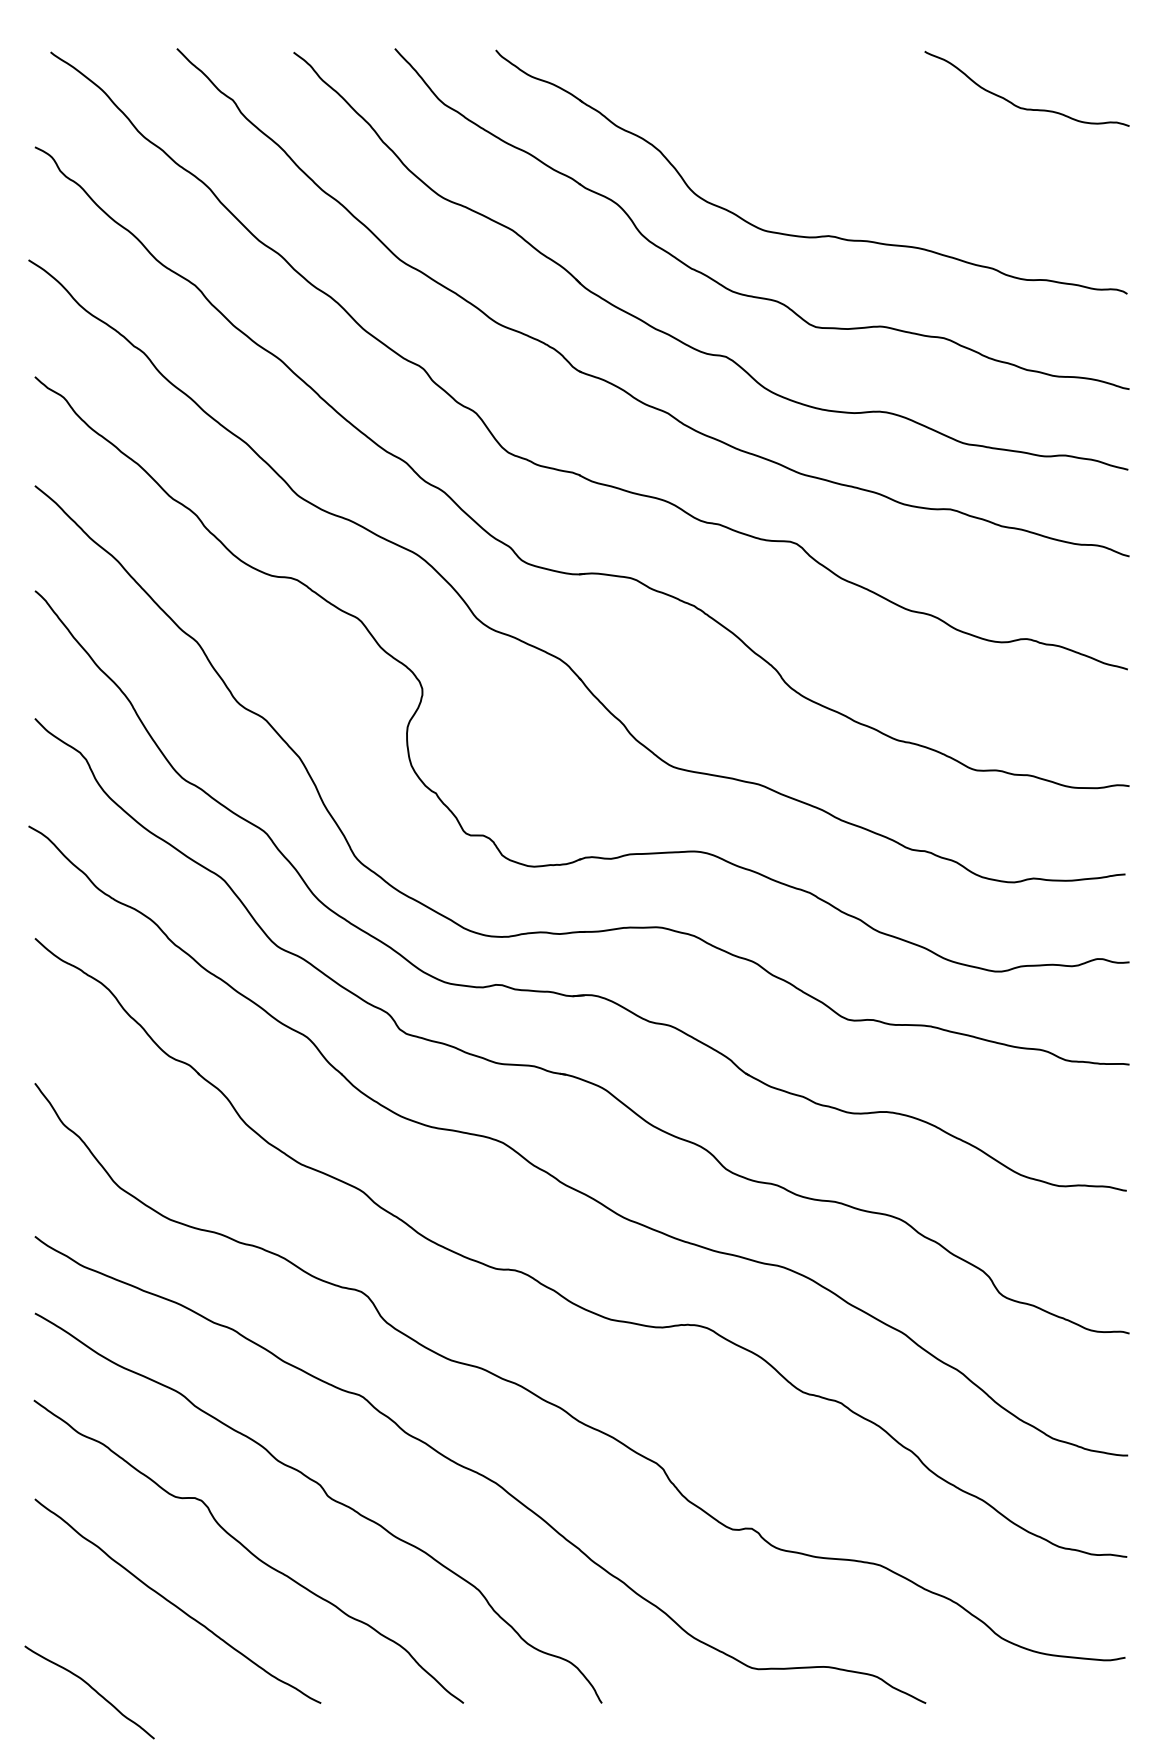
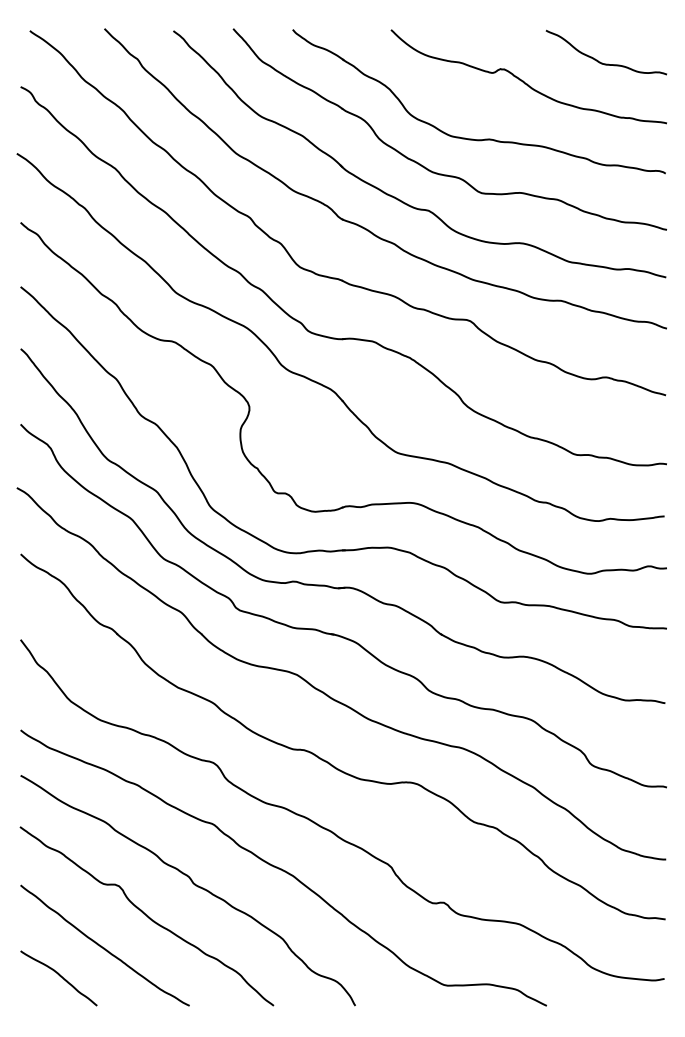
curve: (886, 136) -> (523, 80), added
curve: (90, 1689) -> (59, 976), moved

